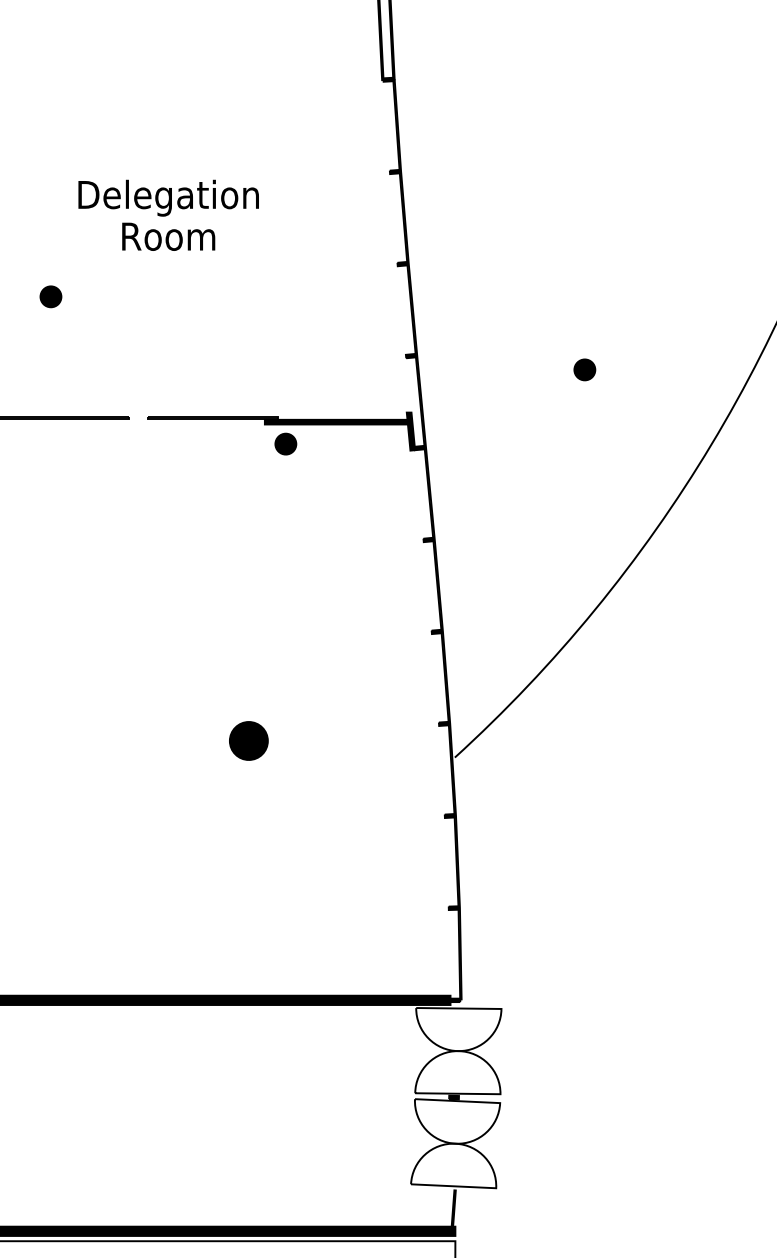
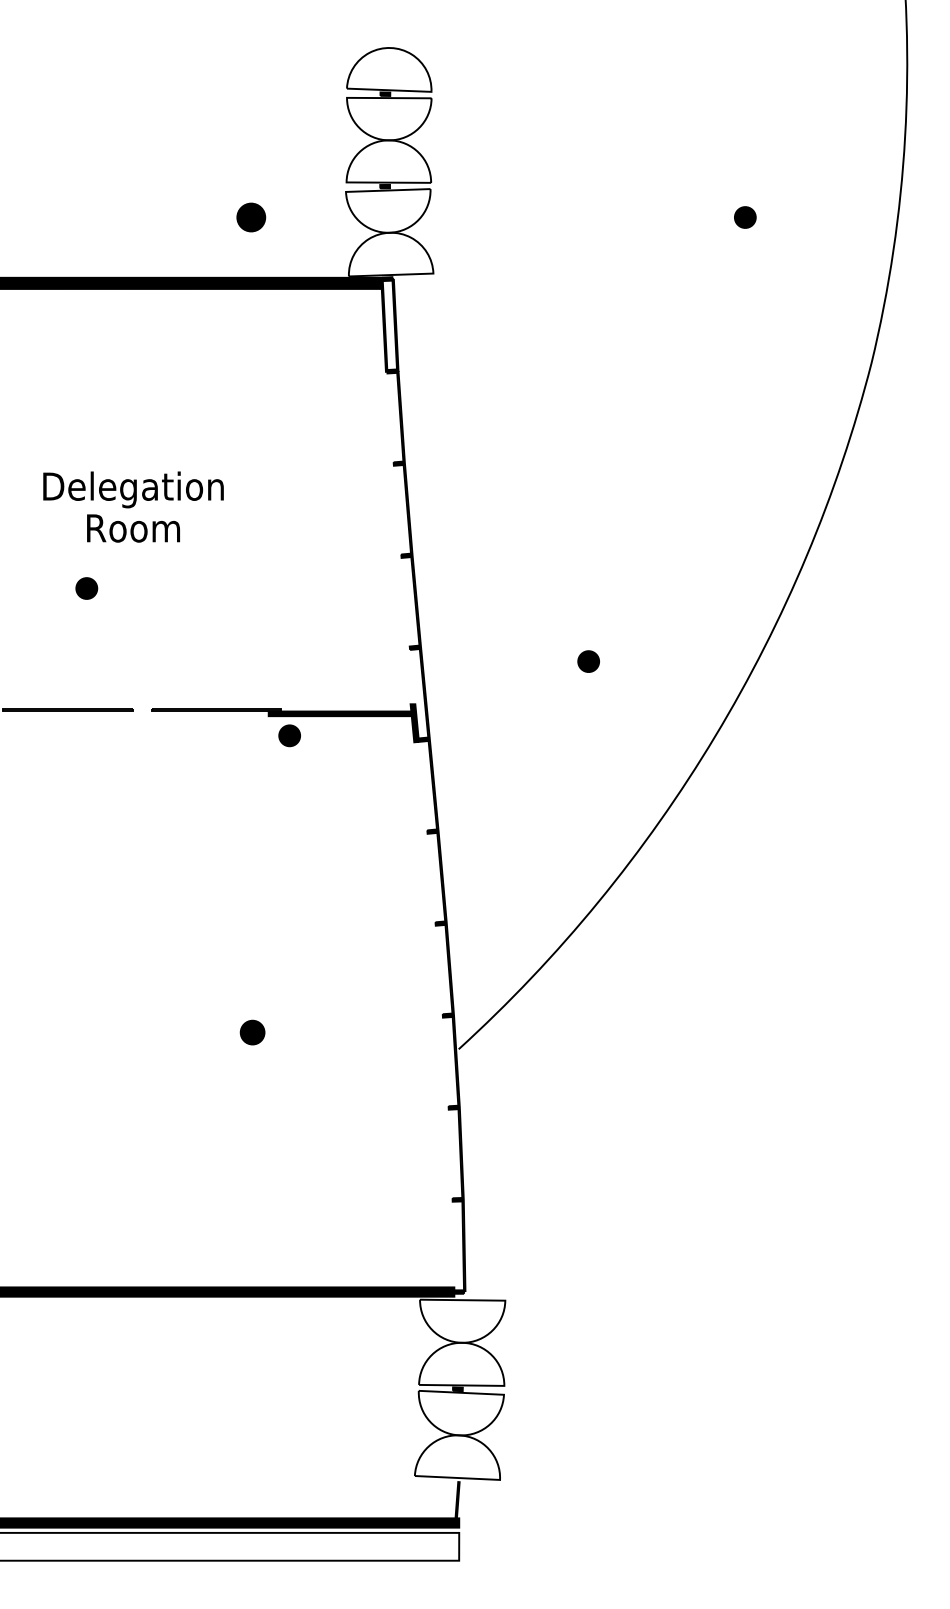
text: (168, 214) -> (133, 506), moved
part: (50, 296) -> (86, 588), moved
part: (248, 740) -> (252, 1032), size x0.62

